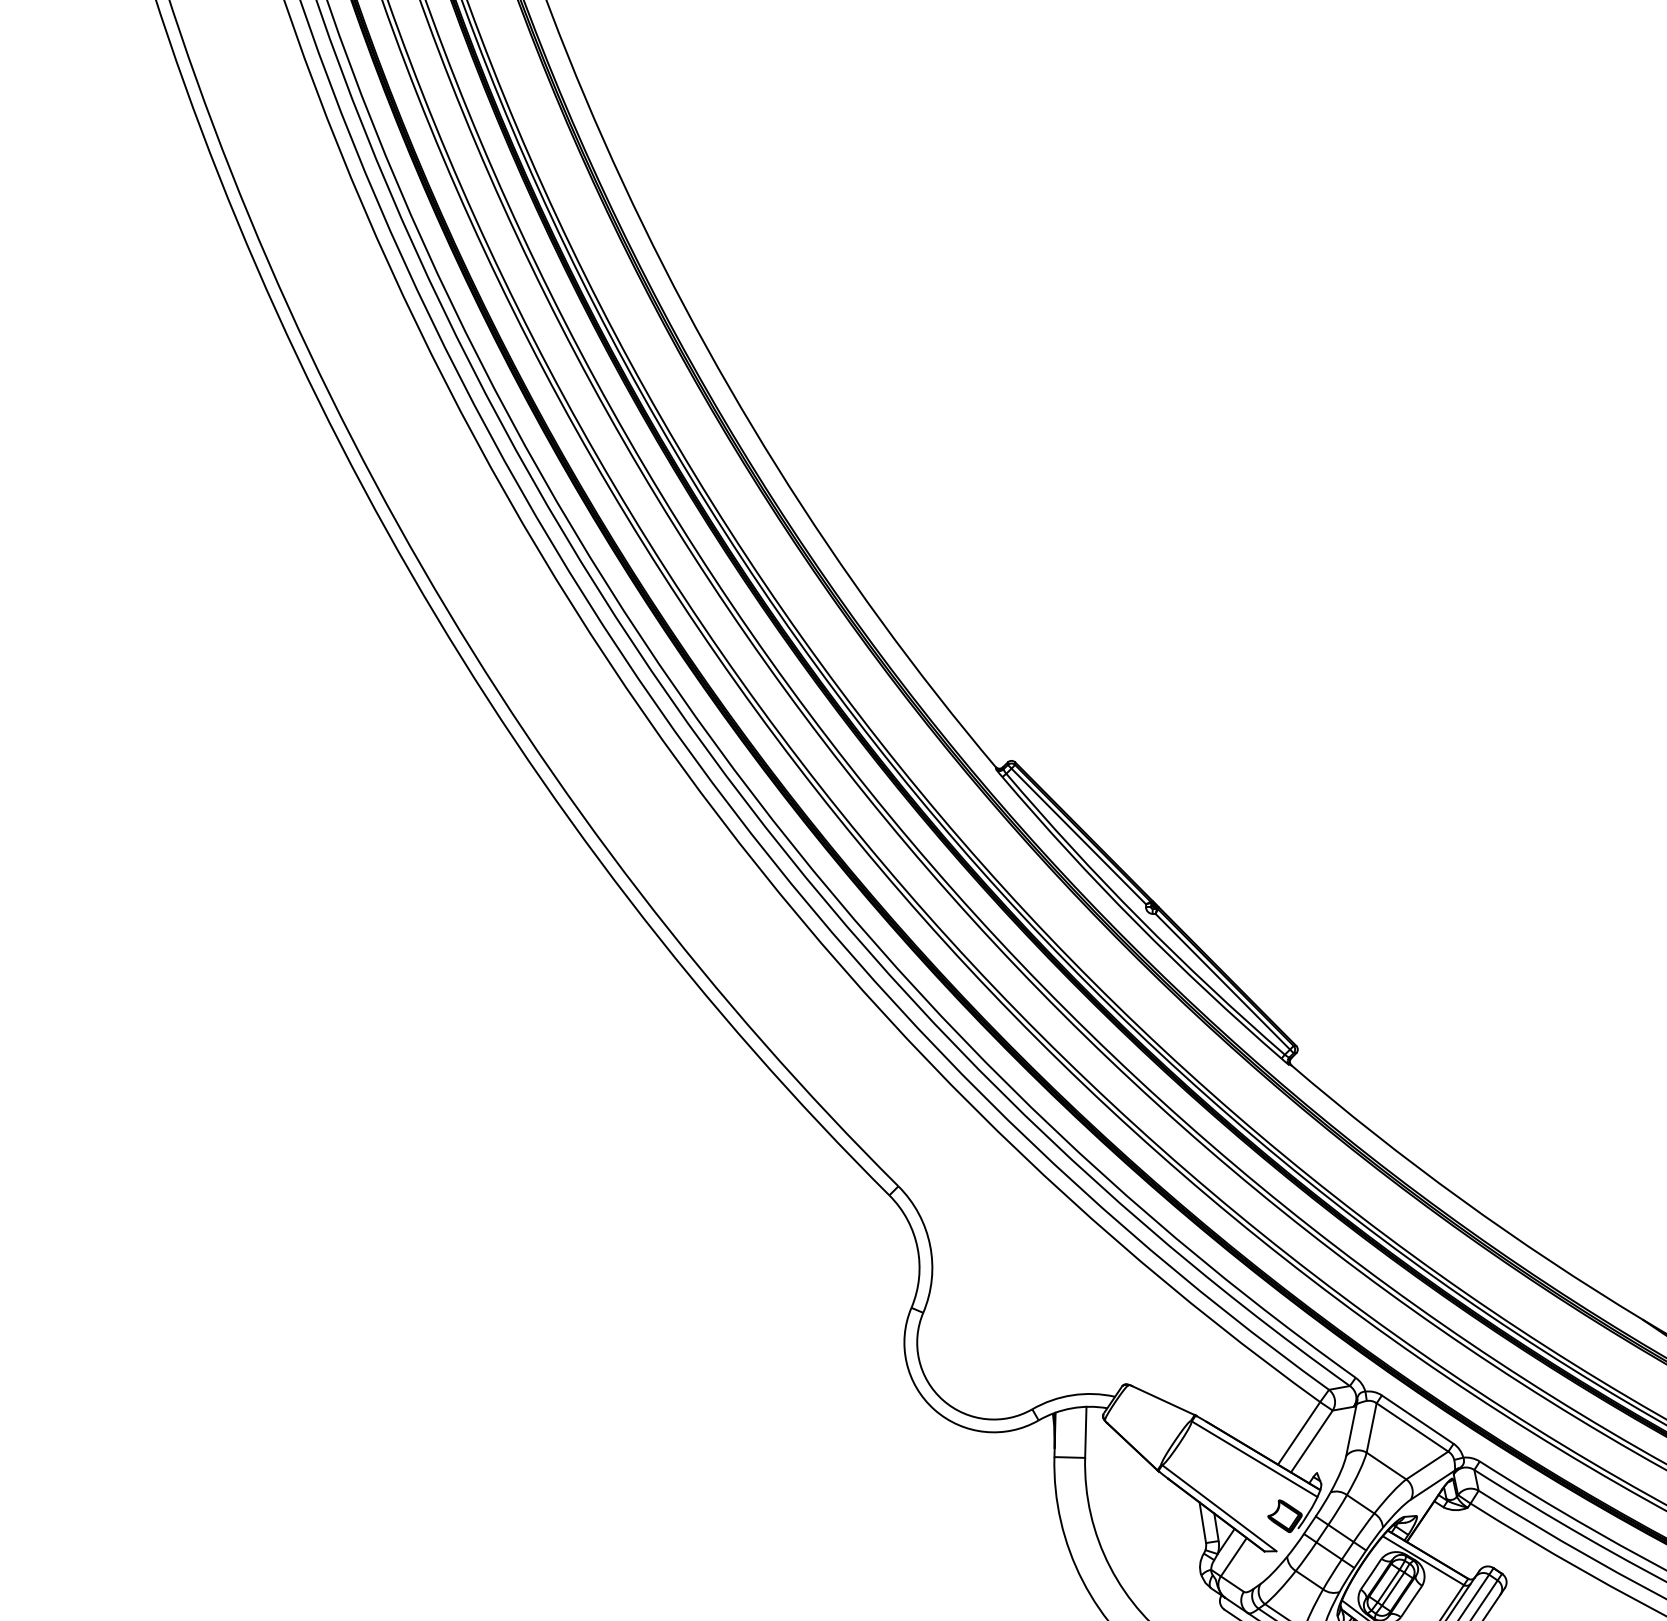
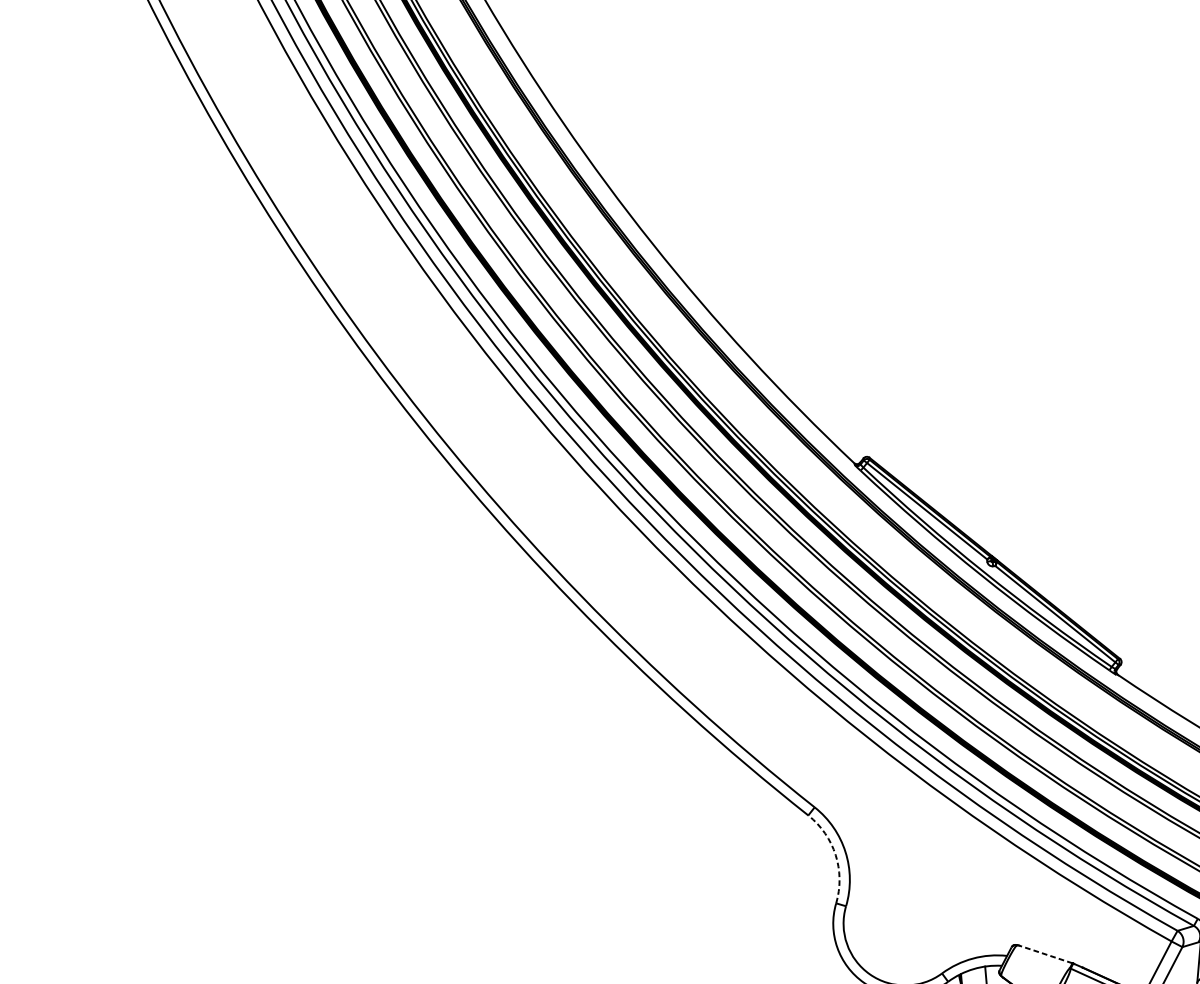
arc: (917, 1248) -> (835, 855), solid -> dashed
line: (1164, 1400) -> (1046, 954), solid -> dashed

